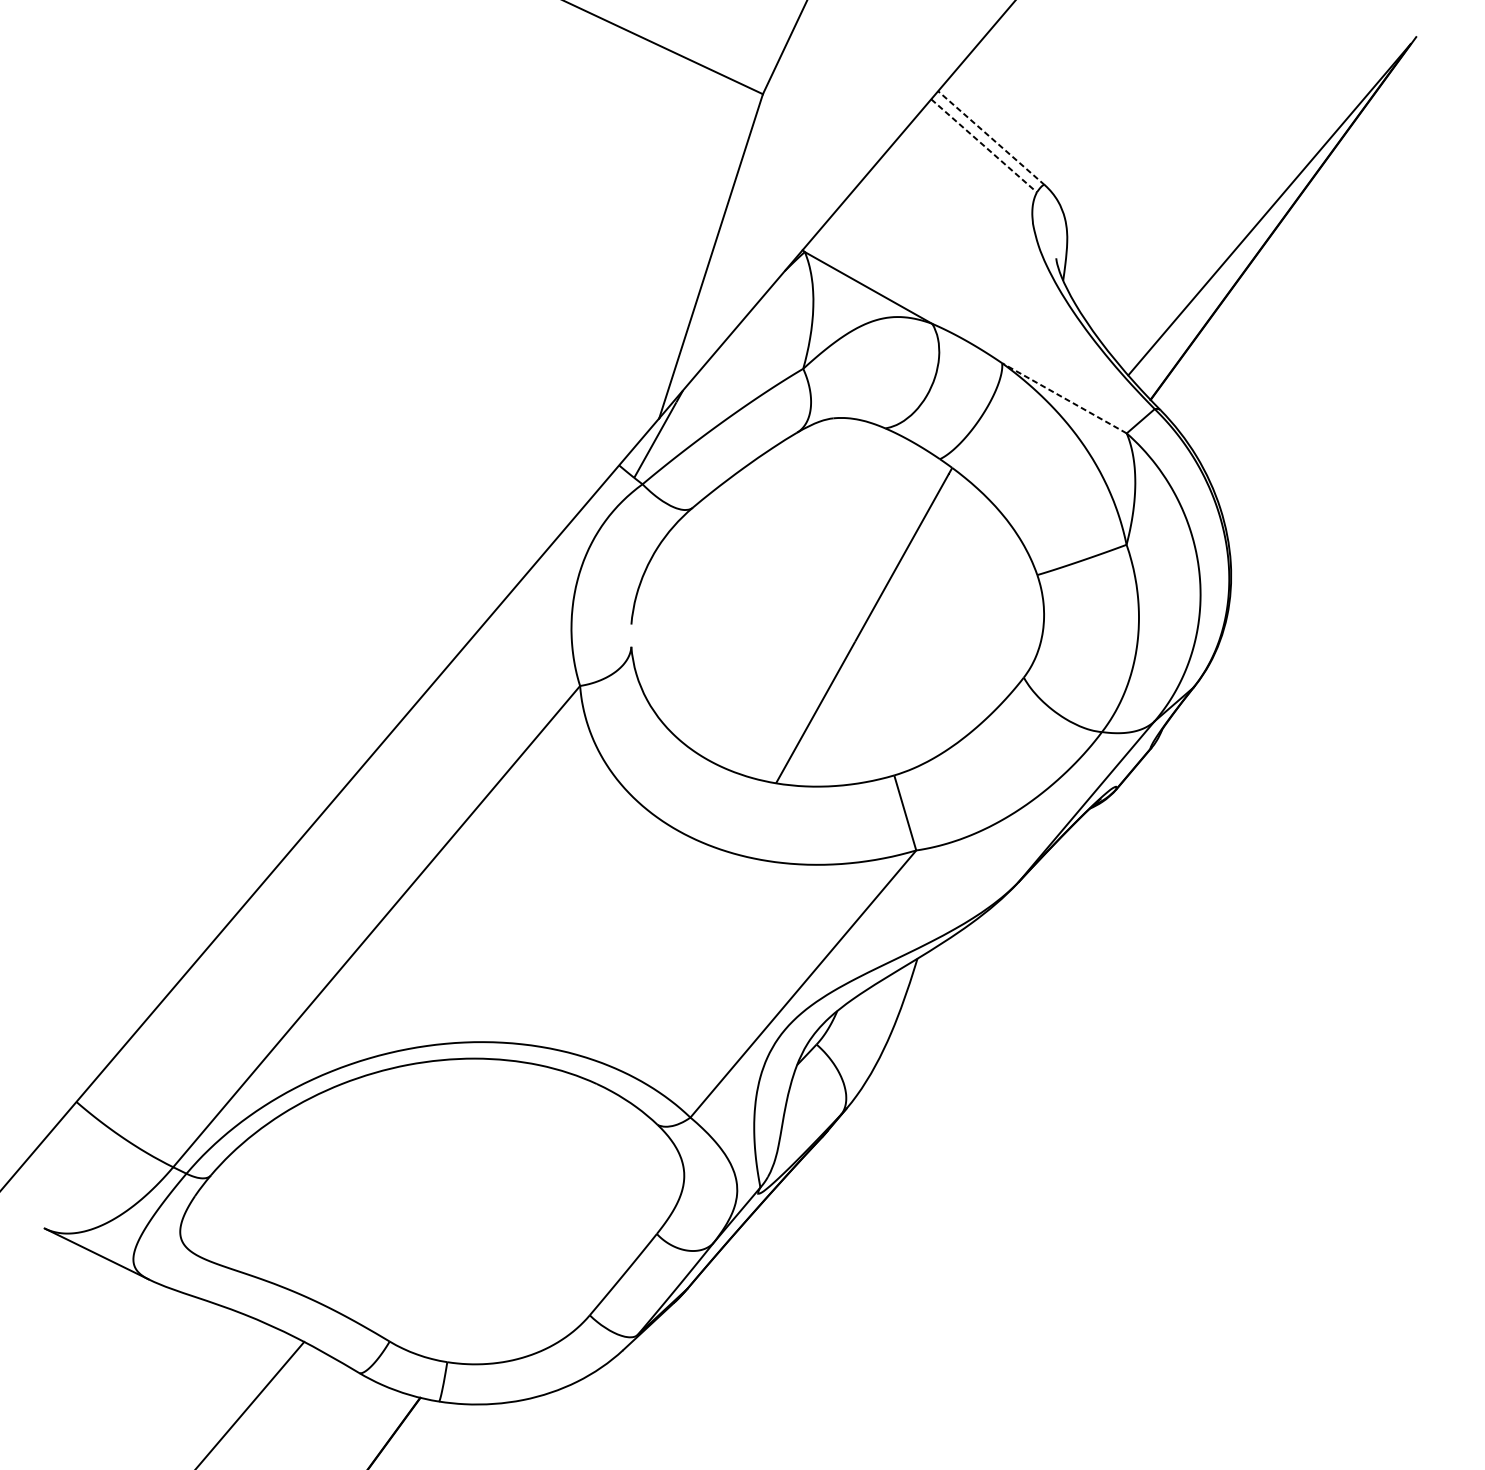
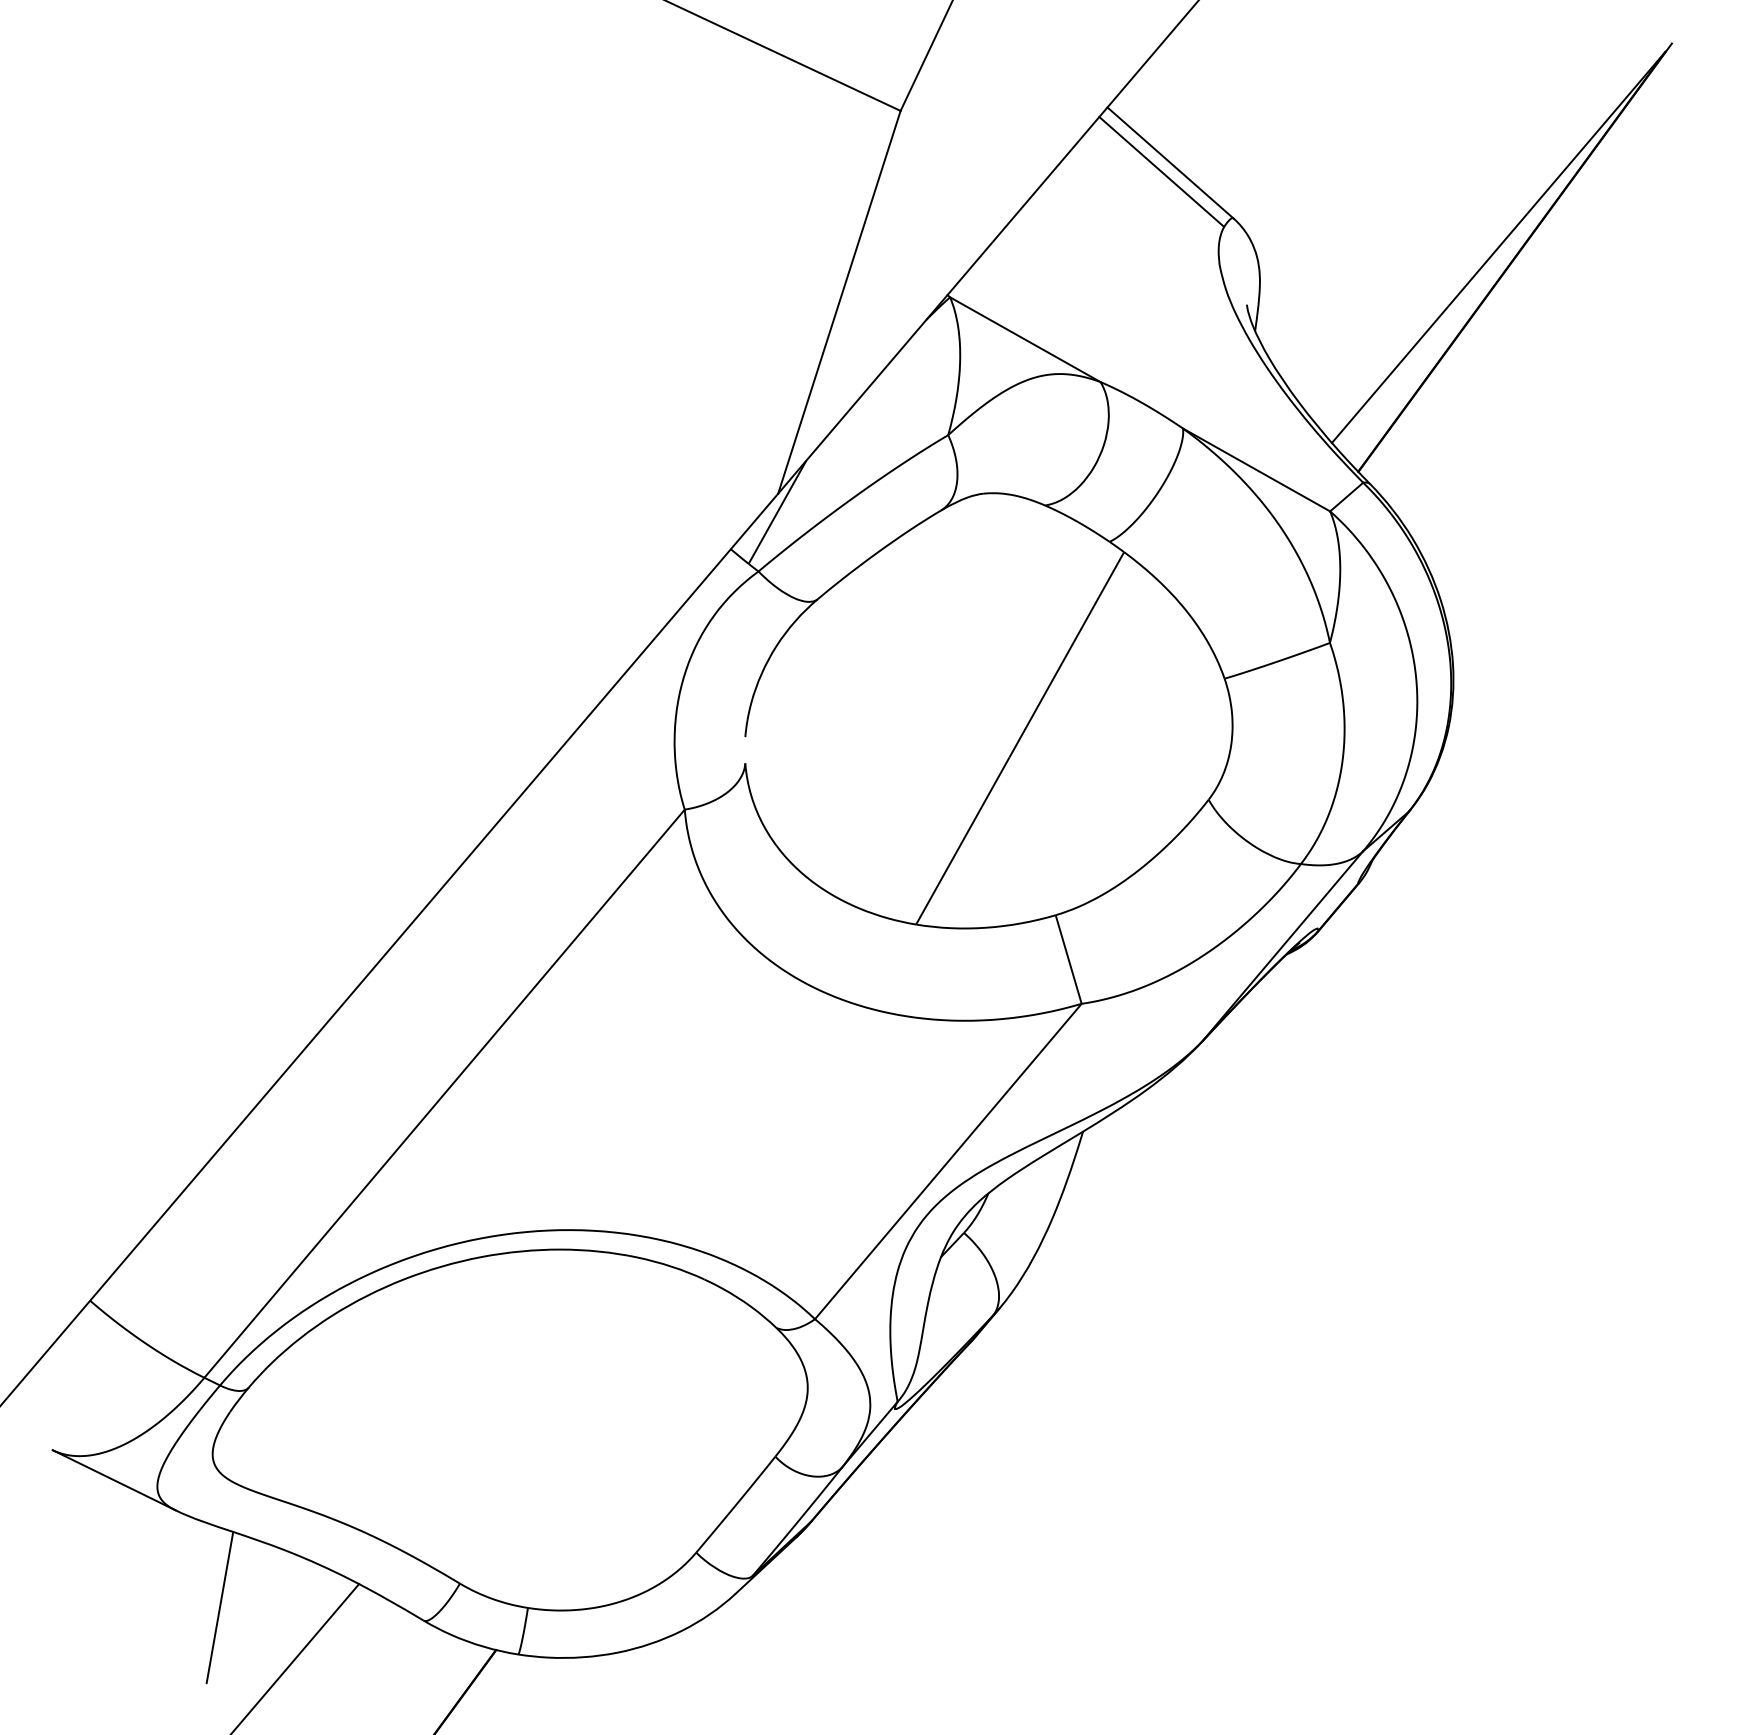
line: (991, 137) -> (1170, 162), dashed -> solid
line: (984, 146) -> (1162, 172), dashed -> solid
line: (1064, 397) -> (1256, 469), dashed -> solid
line: (186, 1361) -> (219, 1607), added

